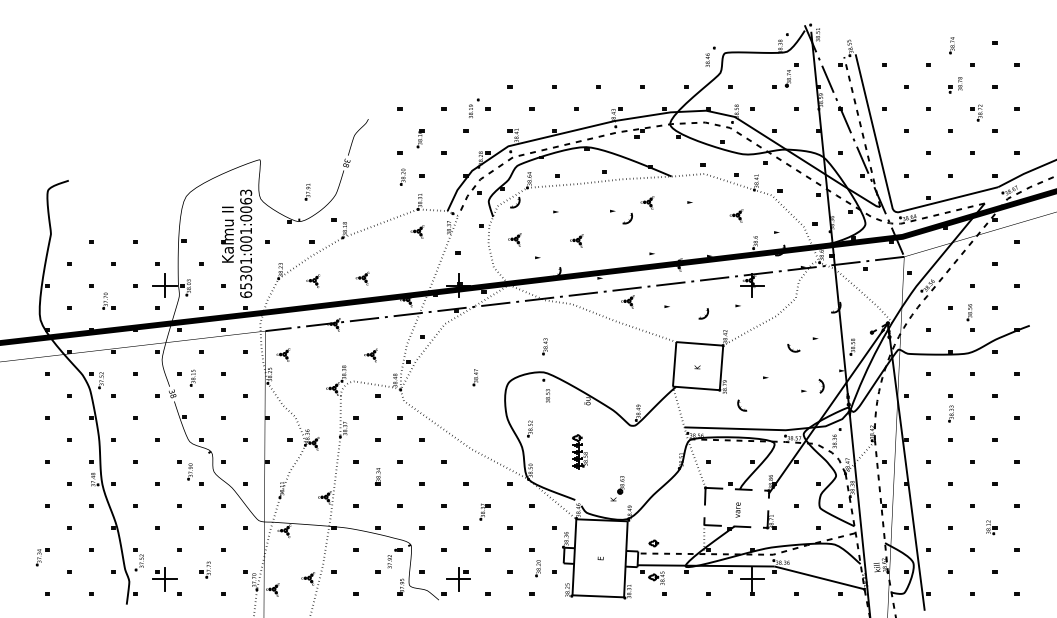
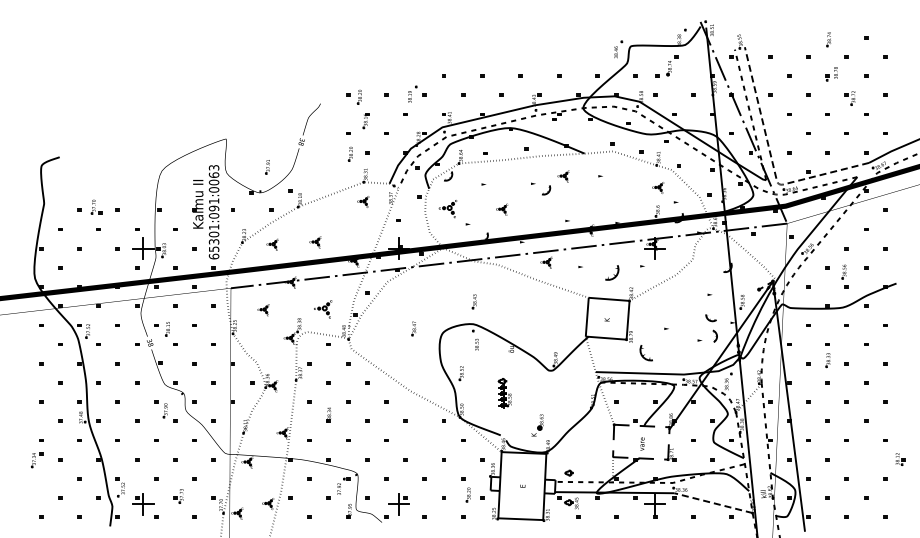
part: (785, 76) -> (666, 66), moved
part: (411, 110) -> (358, 96), added
line: (889, 193) -> (774, 168), solid -> dashed
part: (736, 215) -> (658, 187), moved
text: (246, 239) -> (214, 208), 65301:001:0063 -> 65301:091:0063
part: (515, 239) -> (448, 208), size x1.6
part: (108, 300) -> (96, 206), moved
part: (703, 314) -> (612, 273), size x1.6
part: (793, 348) -> (710, 318), moved
part: (283, 355) -> (263, 310), moved
part: (370, 355) -> (322, 309), size x1.6
part: (741, 404) -> (645, 352), size x1.6
part: (484, 511) -> (421, 445), removed
part: (991, 527) -> (900, 459), moved
part: (43, 557) -> (37, 460), moved
line: (819, 578) -> (713, 503), solid -> dashed

